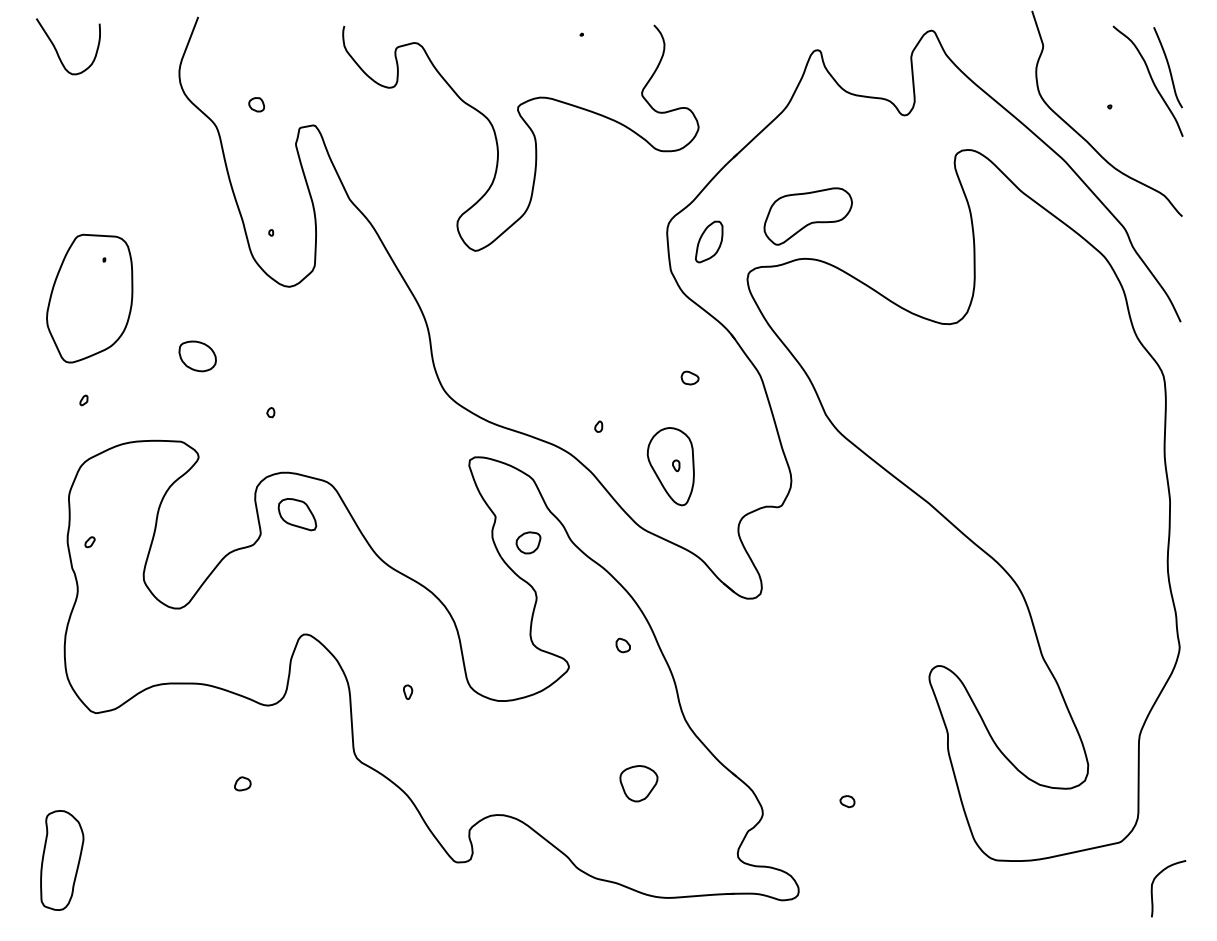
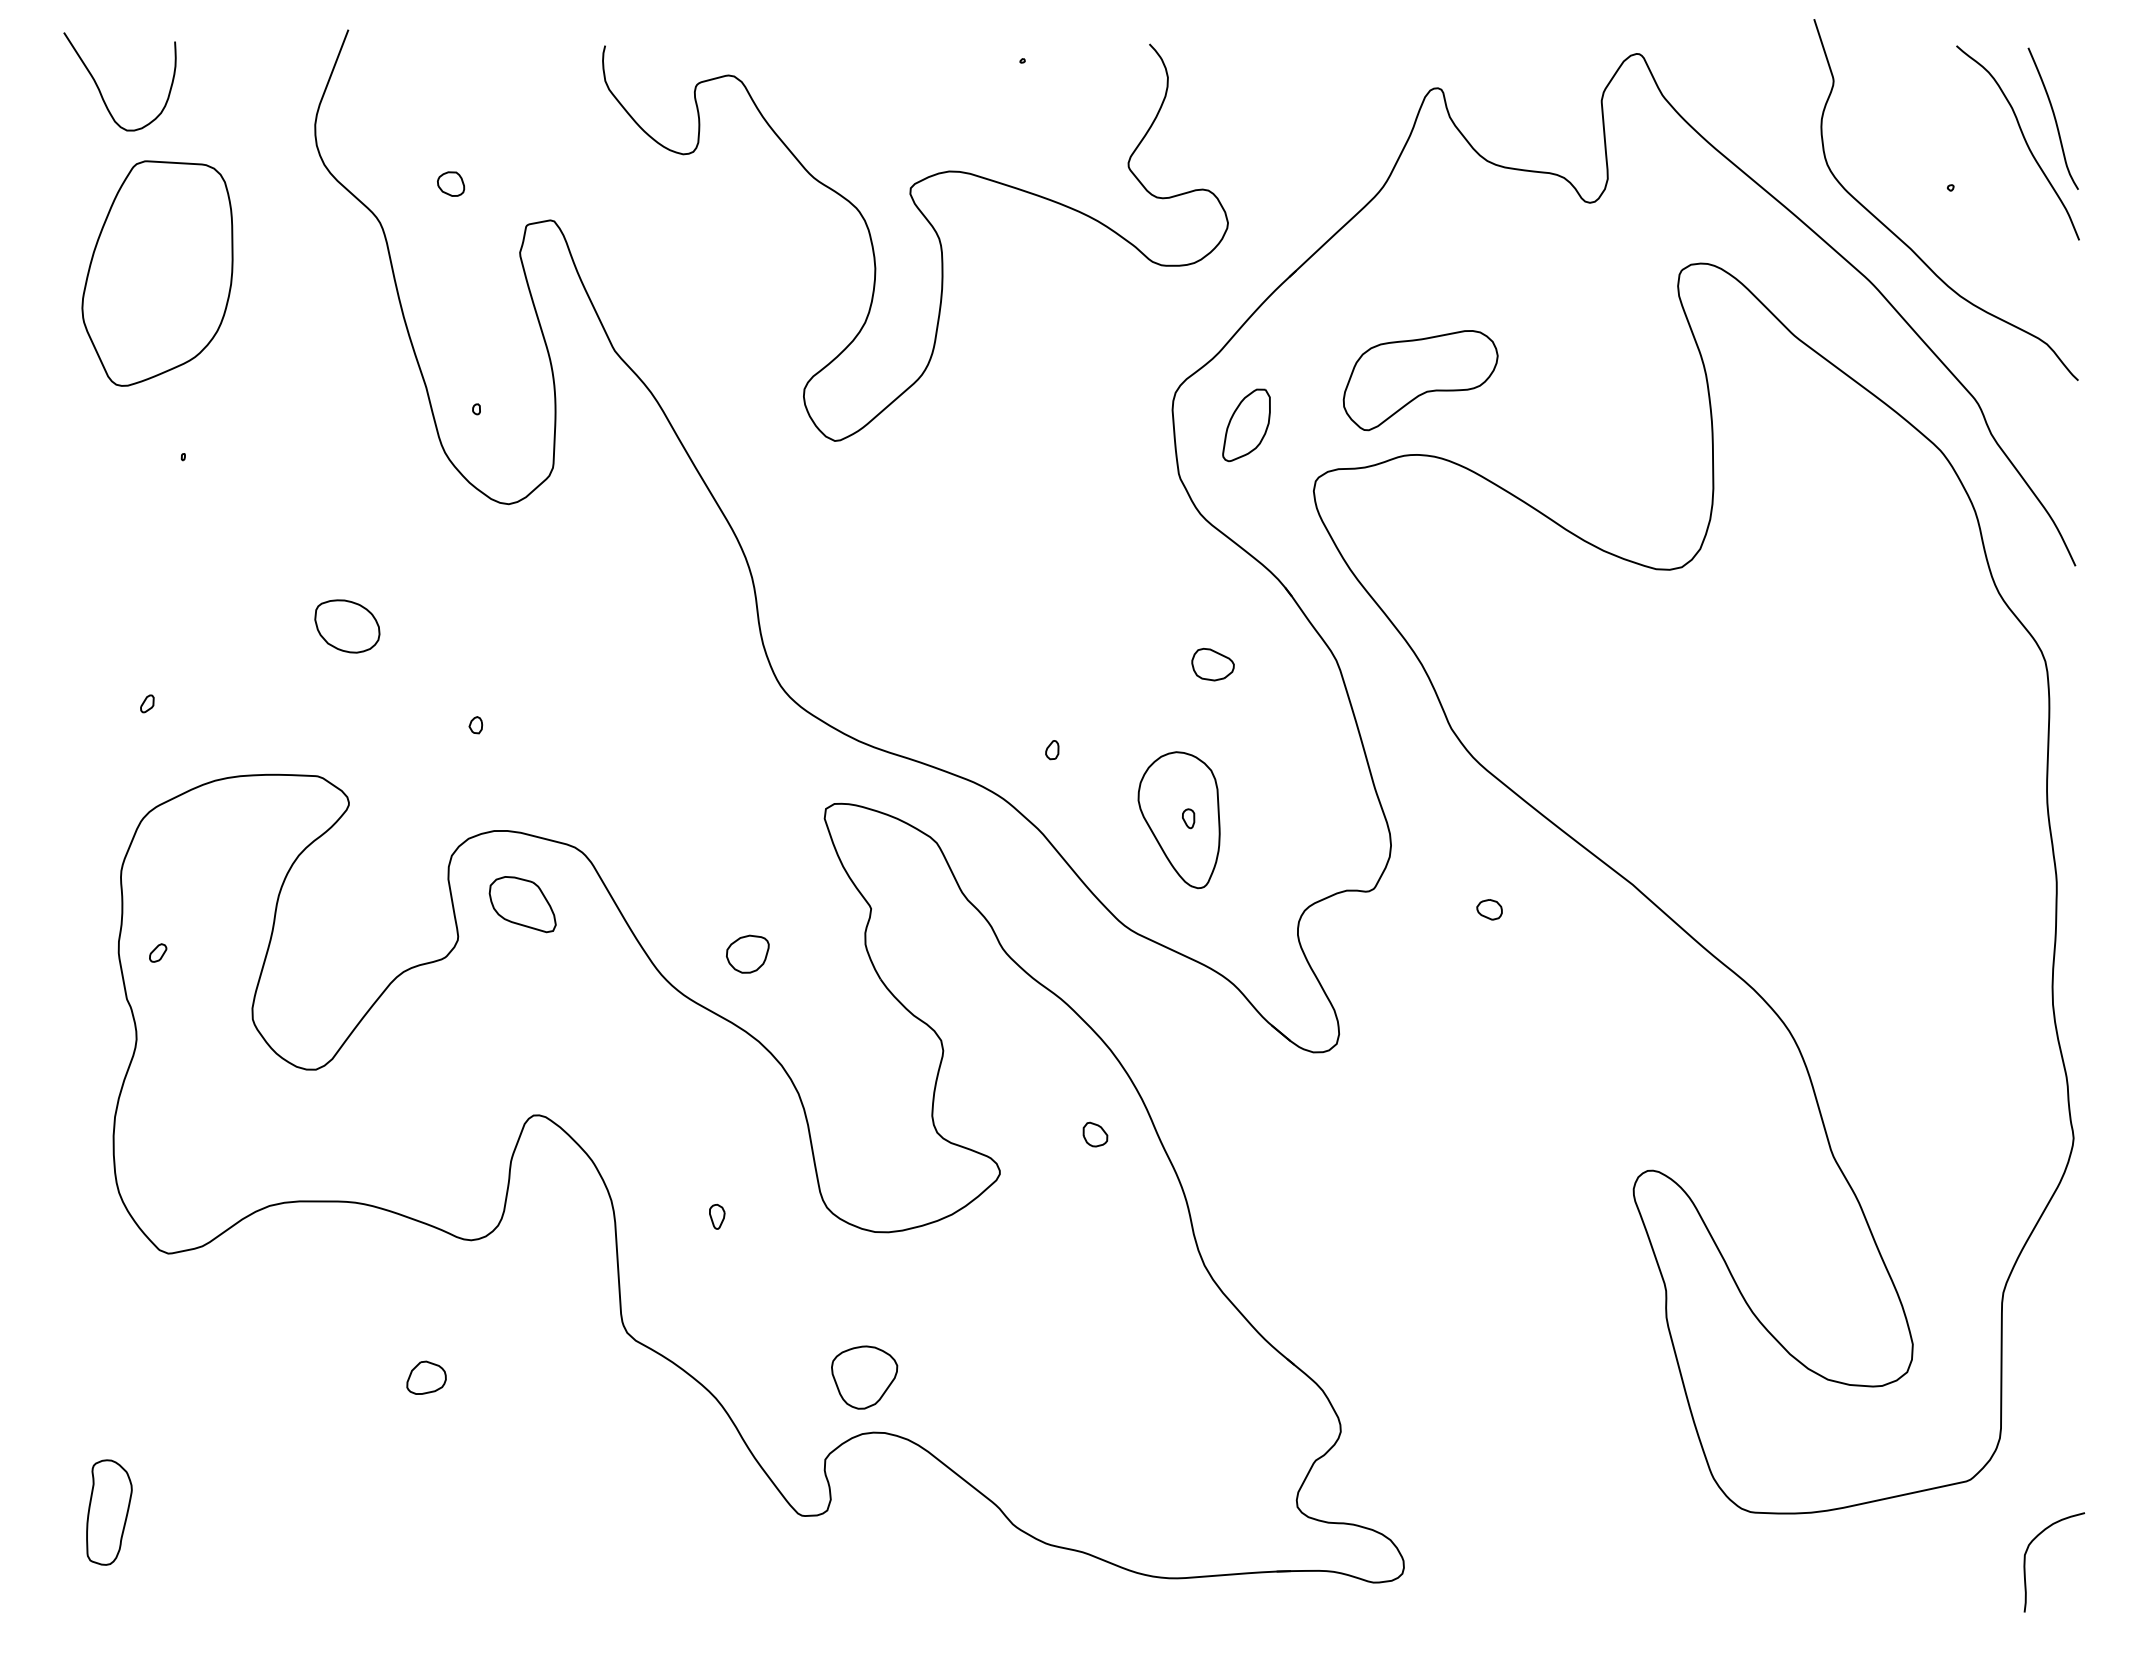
part: (89, 298) -> (157, 273), moved
part: (689, 377) -> (1211, 663), size x1.4
part: (528, 542) -> (747, 953), moved
part: (242, 783) -> (426, 1377), size x1.4
part: (638, 783) -> (863, 1377), moved
part: (847, 801) -> (1489, 909), moved
part: (62, 860) -> (109, 1512), size x0.6

